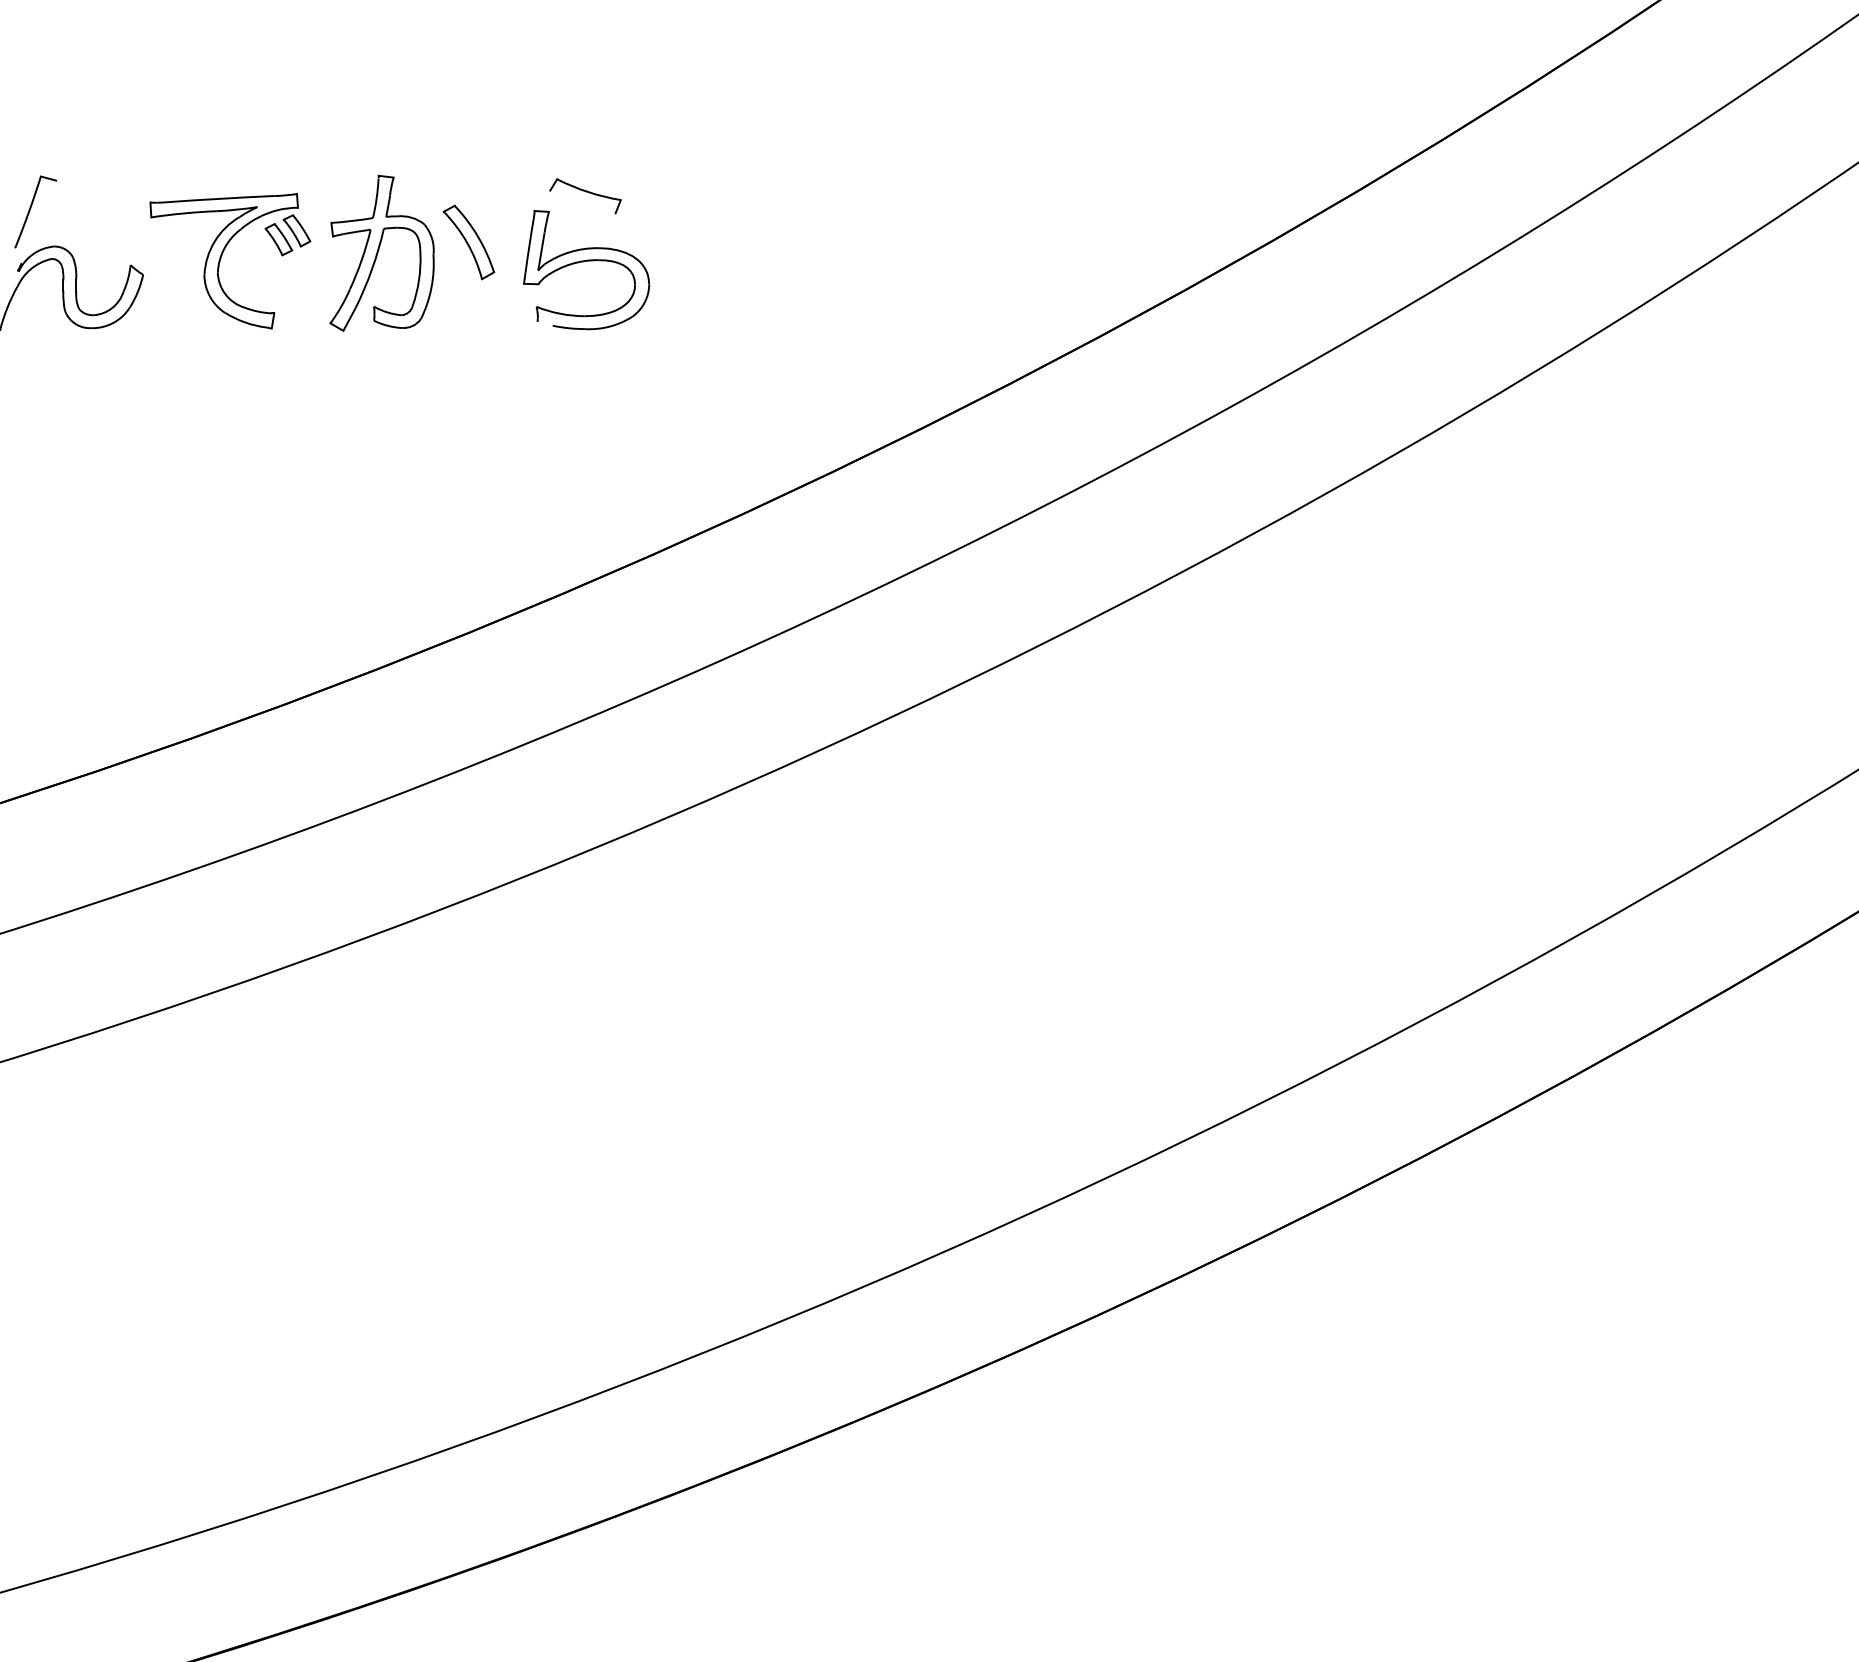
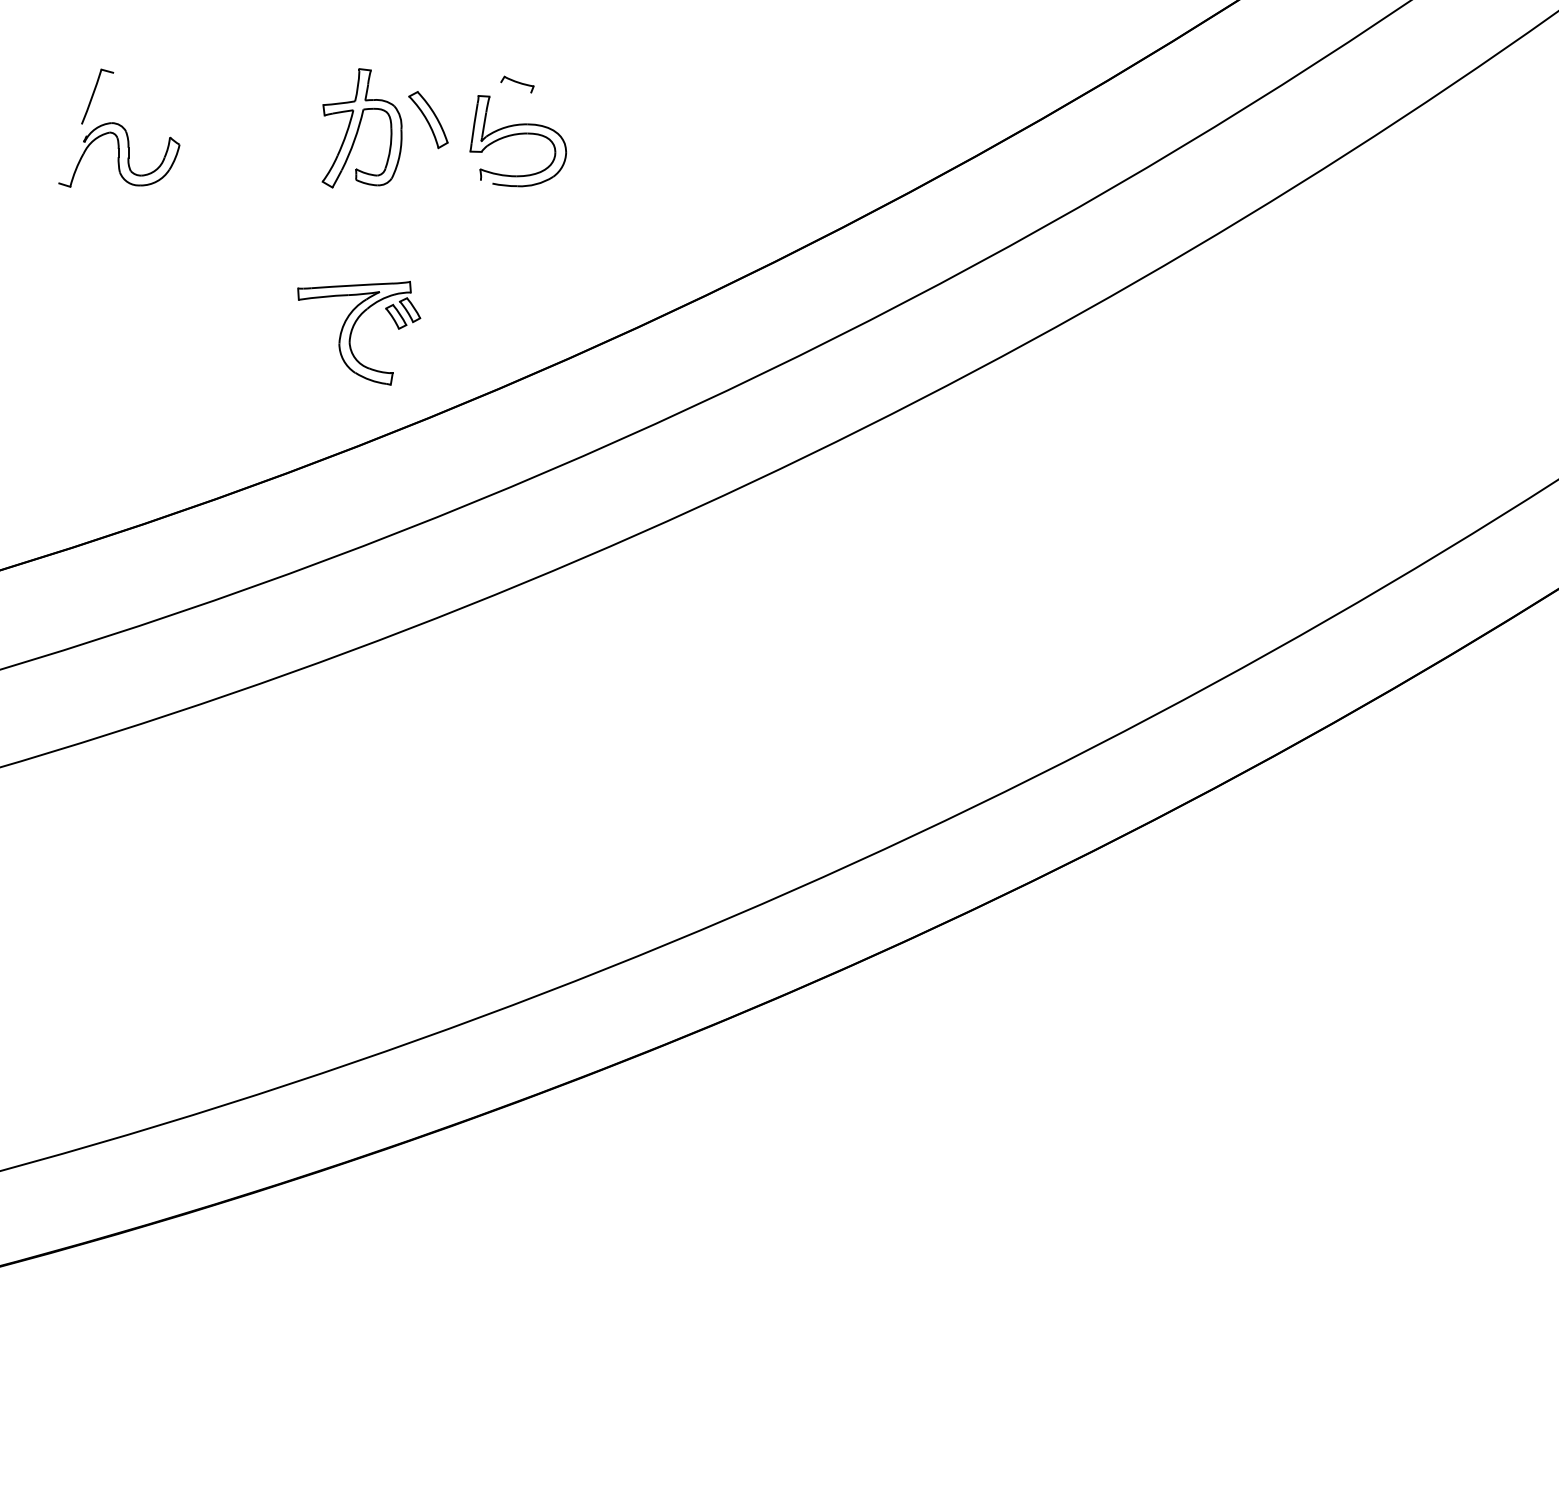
part: (585, 195) -> (517, 84), size x0.6
part: (222, 256) -> (353, 329), moved

